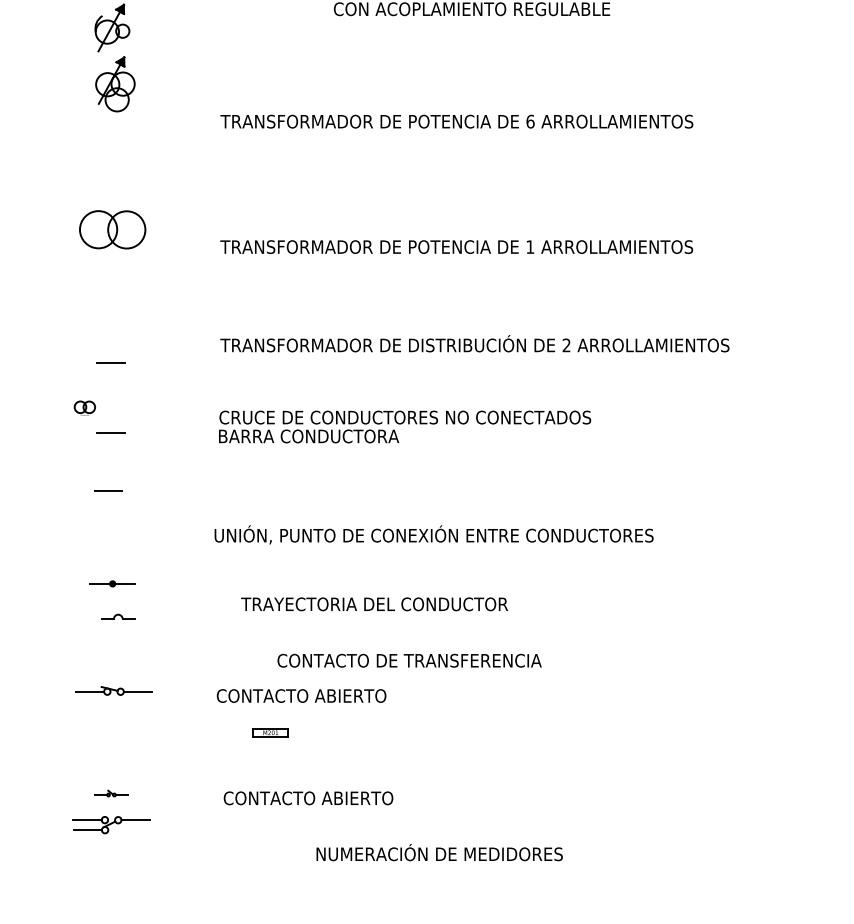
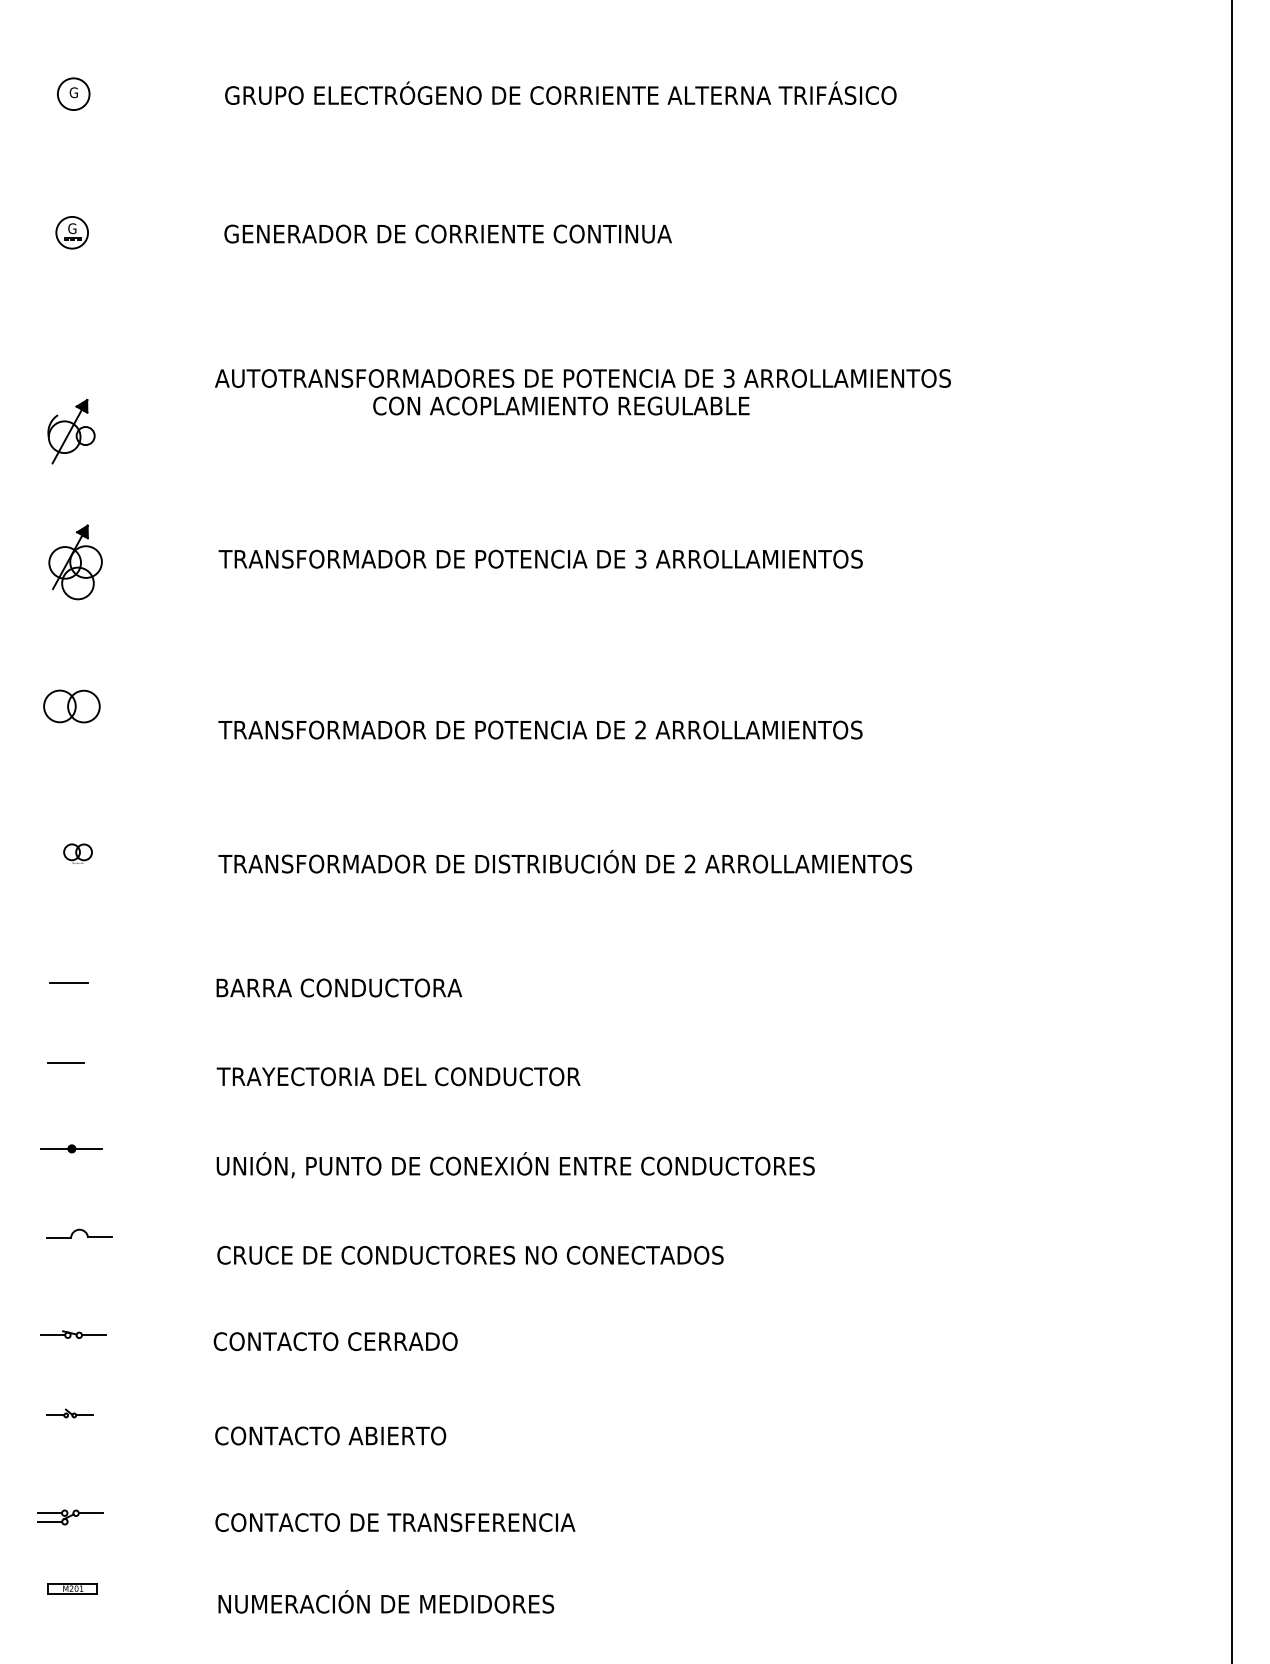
part: (115, 84) -> (75, 562), moved
text: (530, 121) -> (640, 558), 6 -> 3
part: (112, 229) -> (71, 706), size x0.62
text: (530, 246) -> (640, 729), 1 -> 2
line: (110, 362) -> (68, 887), removed
part: (84, 408) -> (77, 853), moved
text: (405, 416) -> (470, 1254), moved
text: (433, 535) -> (515, 1165), moved
part: (112, 583) -> (71, 1148), moved
text: (374, 604) -> (398, 1076), moved
part: (118, 616) -> (79, 1233), size x1.43
text: (409, 660) -> (395, 1522), moved
part: (113, 690) -> (73, 1334), size x0.62
text: (355, 695) -> (402, 1341), CONTACTO ABIERTO -> CONTACTO CERRADO
part: (270, 732) -> (72, 1588), moved
part: (110, 793) -> (69, 1413), moved
text: (308, 797) -> (330, 1435), moved
part: (111, 825) -> (70, 1517), size x0.62
text: (439, 852) -> (386, 1601), moved

